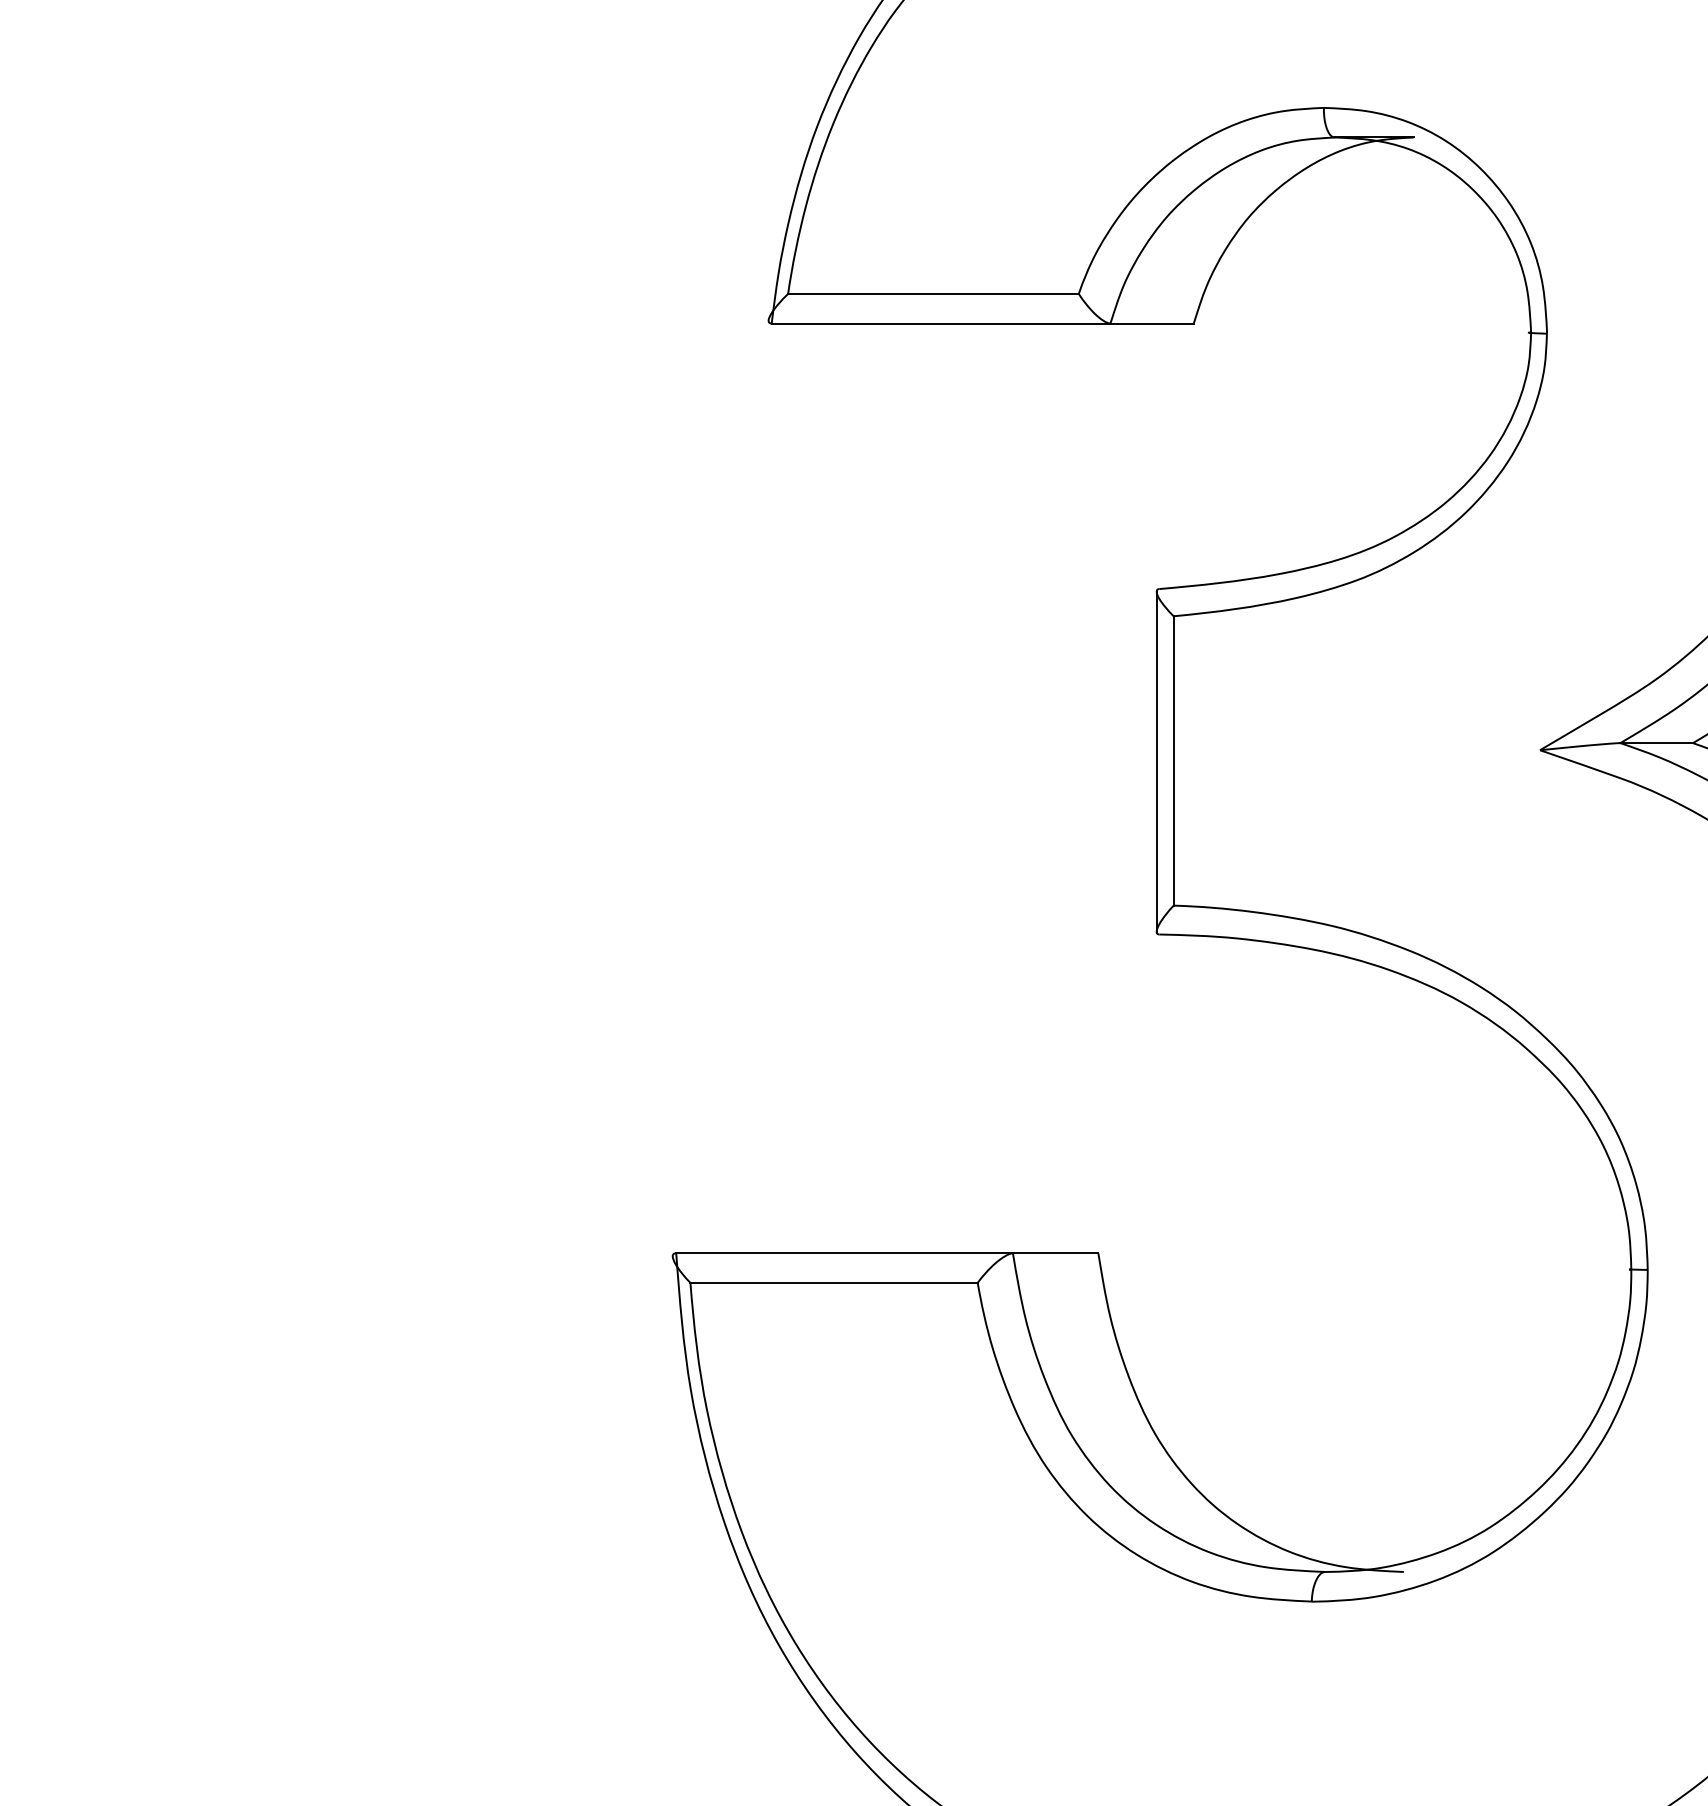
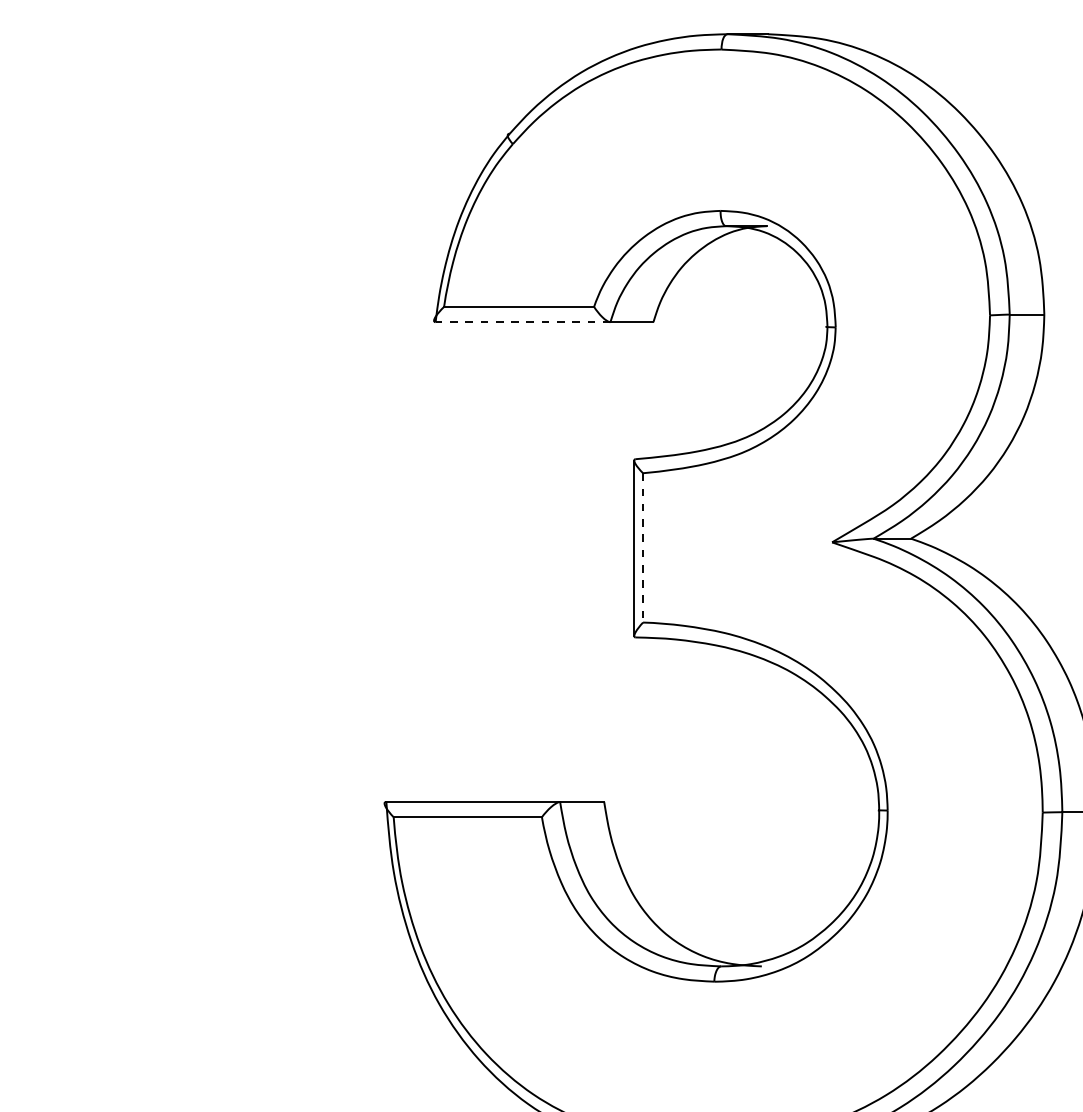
line: (940, 324) -> (522, 322), solid -> dashed
line: (1174, 760) -> (643, 547), solid -> dashed

